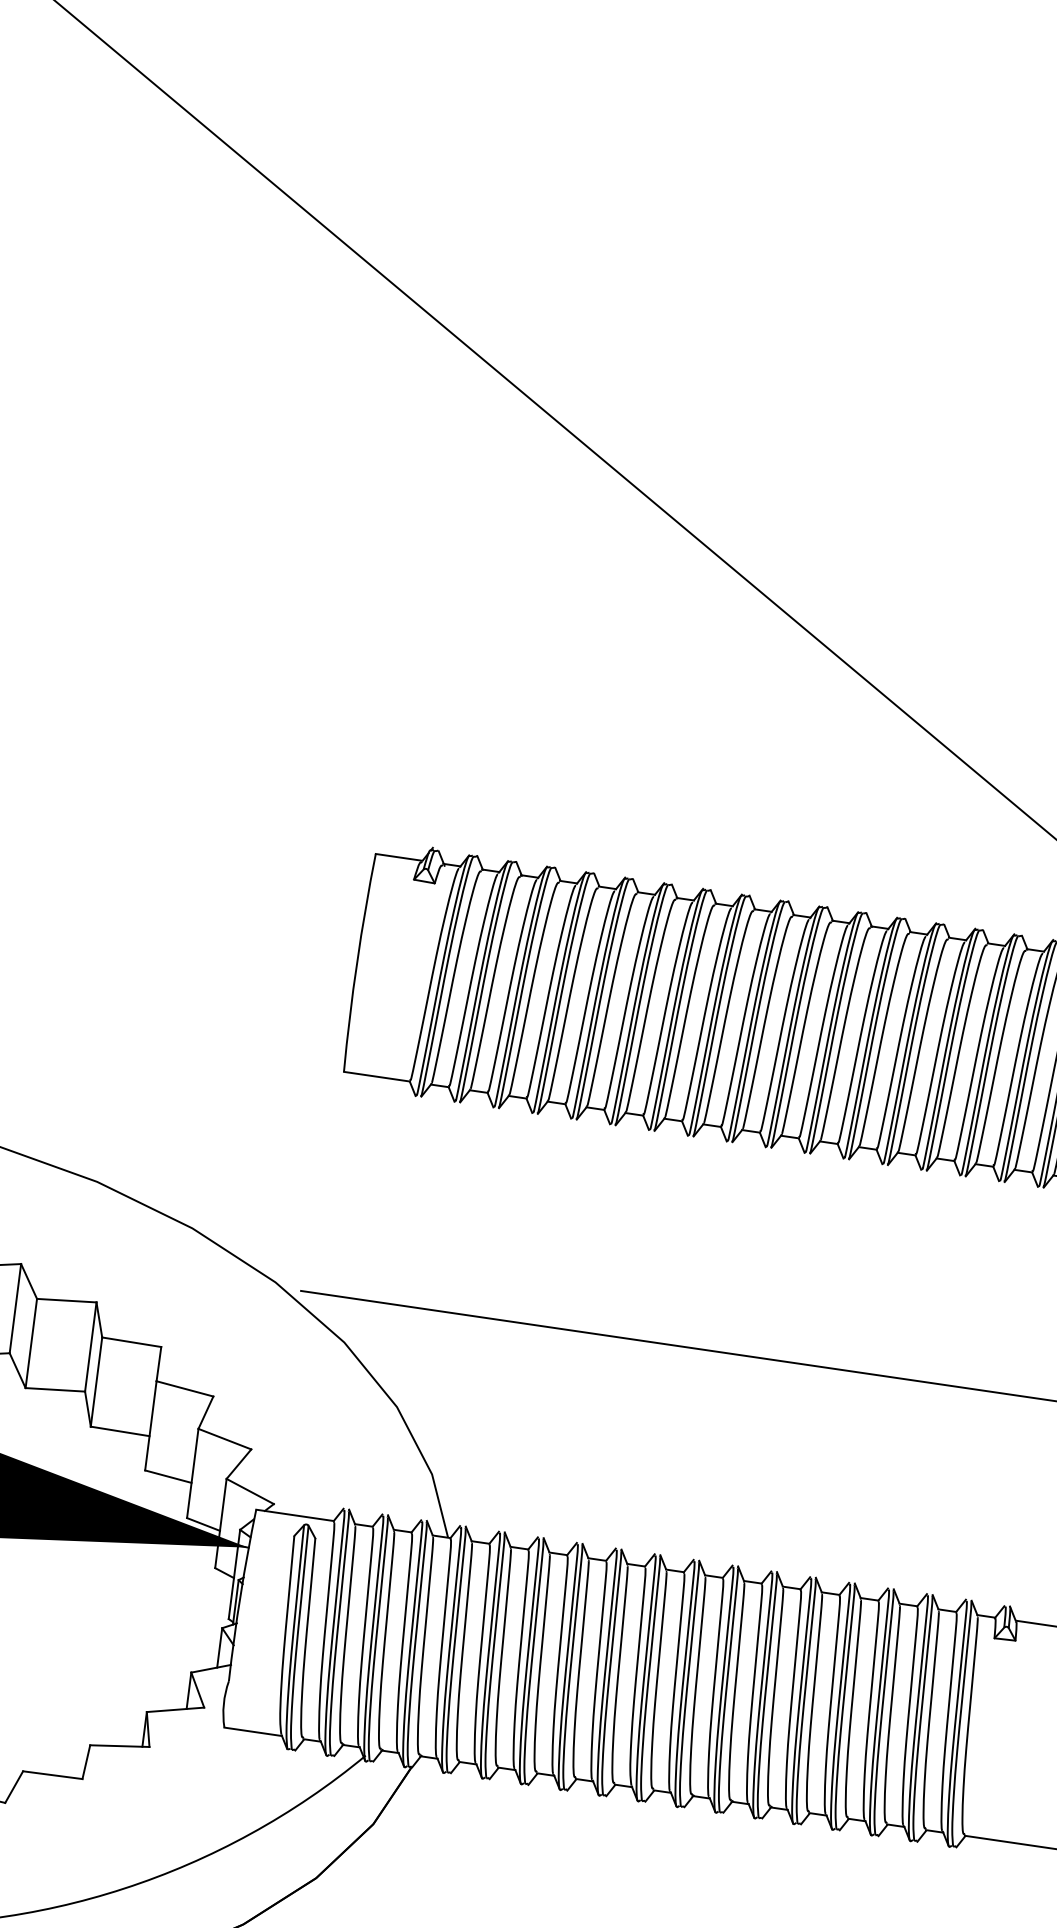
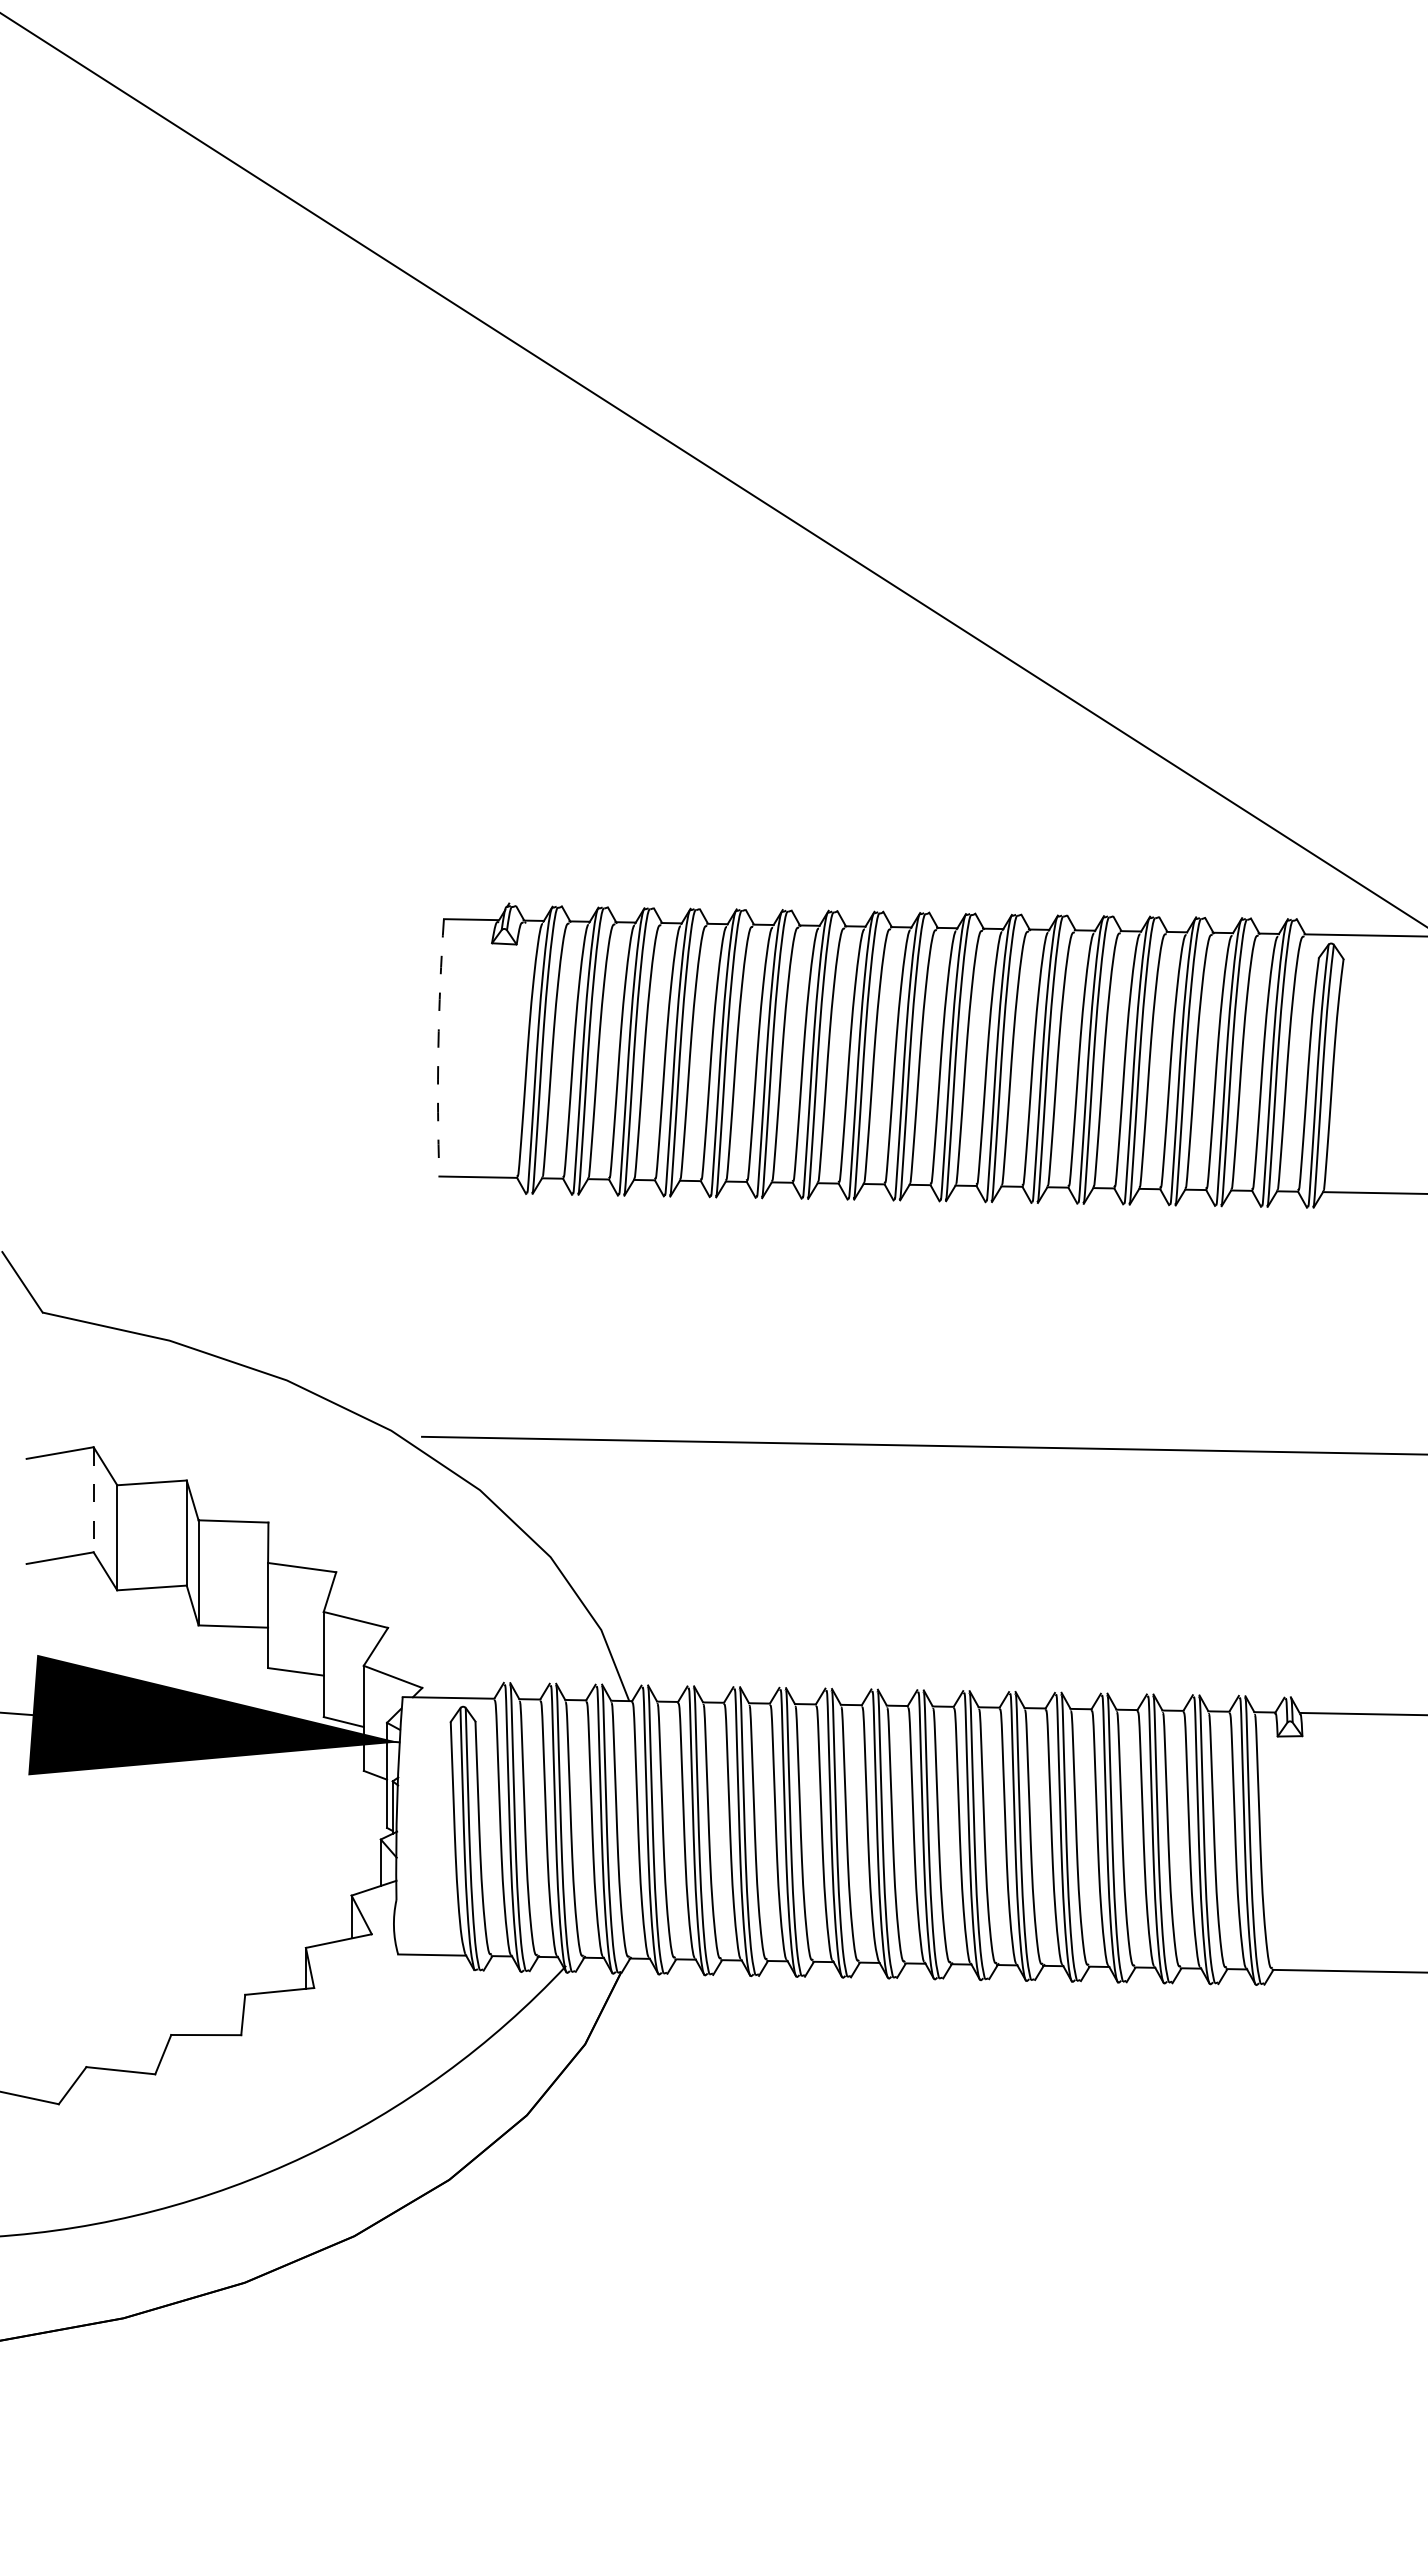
arc: (357, 962) -> (438, 1047), solid -> dashed
line: (15, 1308) -> (93, 1499), solid -> dashed

